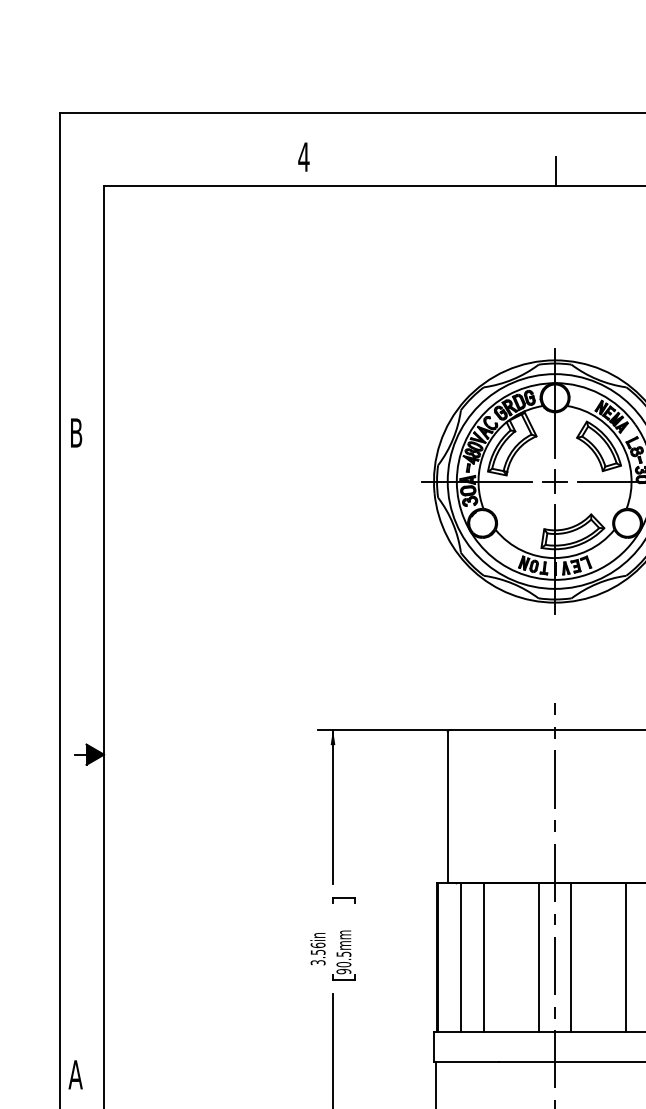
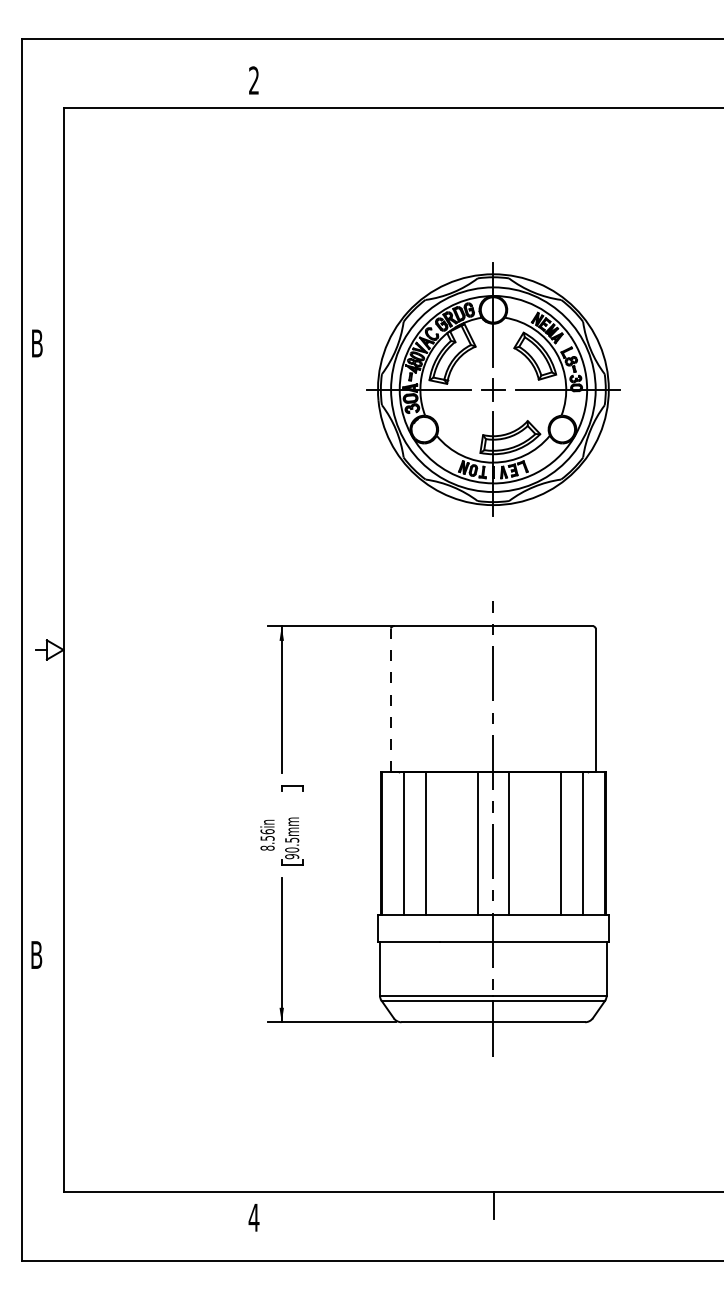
text: (303, 157) -> (253, 80), 4 -> 2
line: (556, 171) -> (494, 94), removed
fill: (94, 754) -> (54, 649), removed
line: (447, 807) -> (390, 700), solid -> dashed
text: (318, 961) -> (267, 847), 3.56in -> 8.56in
text: (75, 1074) -> (36, 954), A -> B

